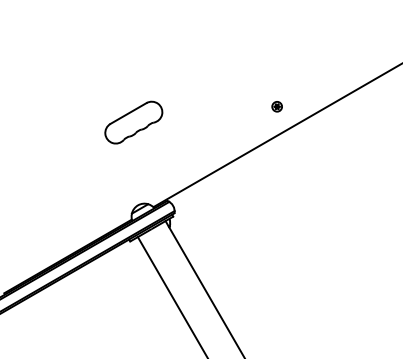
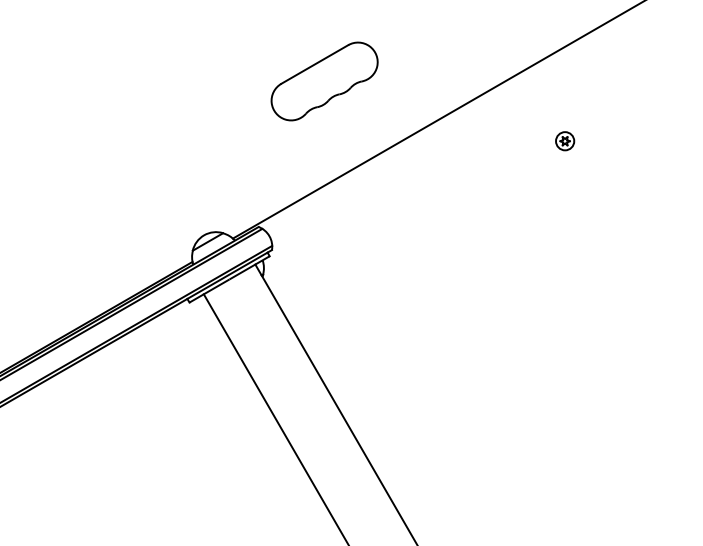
part: (276, 106) -> (563, 140), moved
part: (133, 122) -> (323, 81), moved

